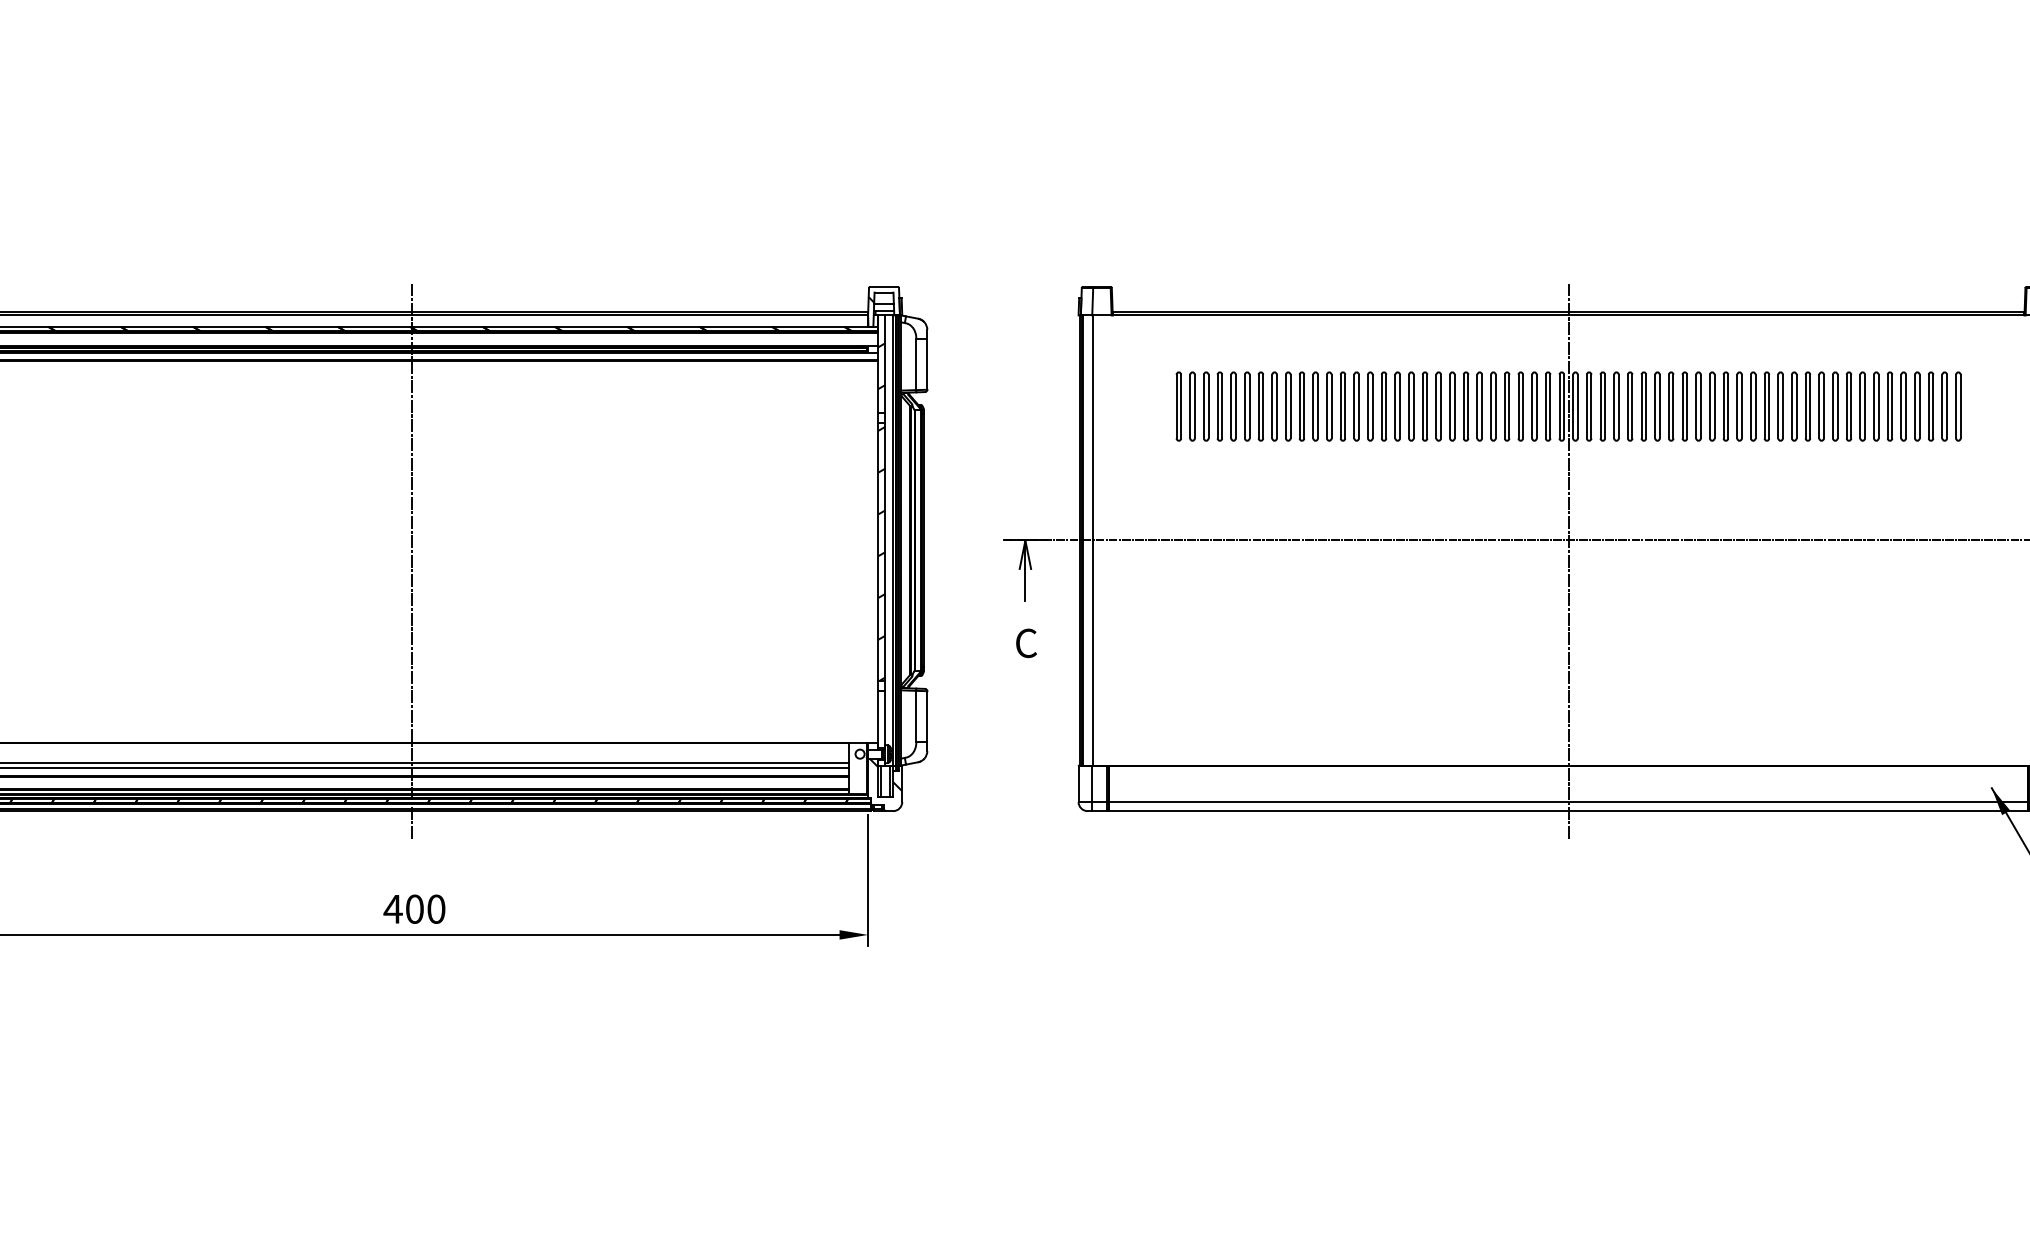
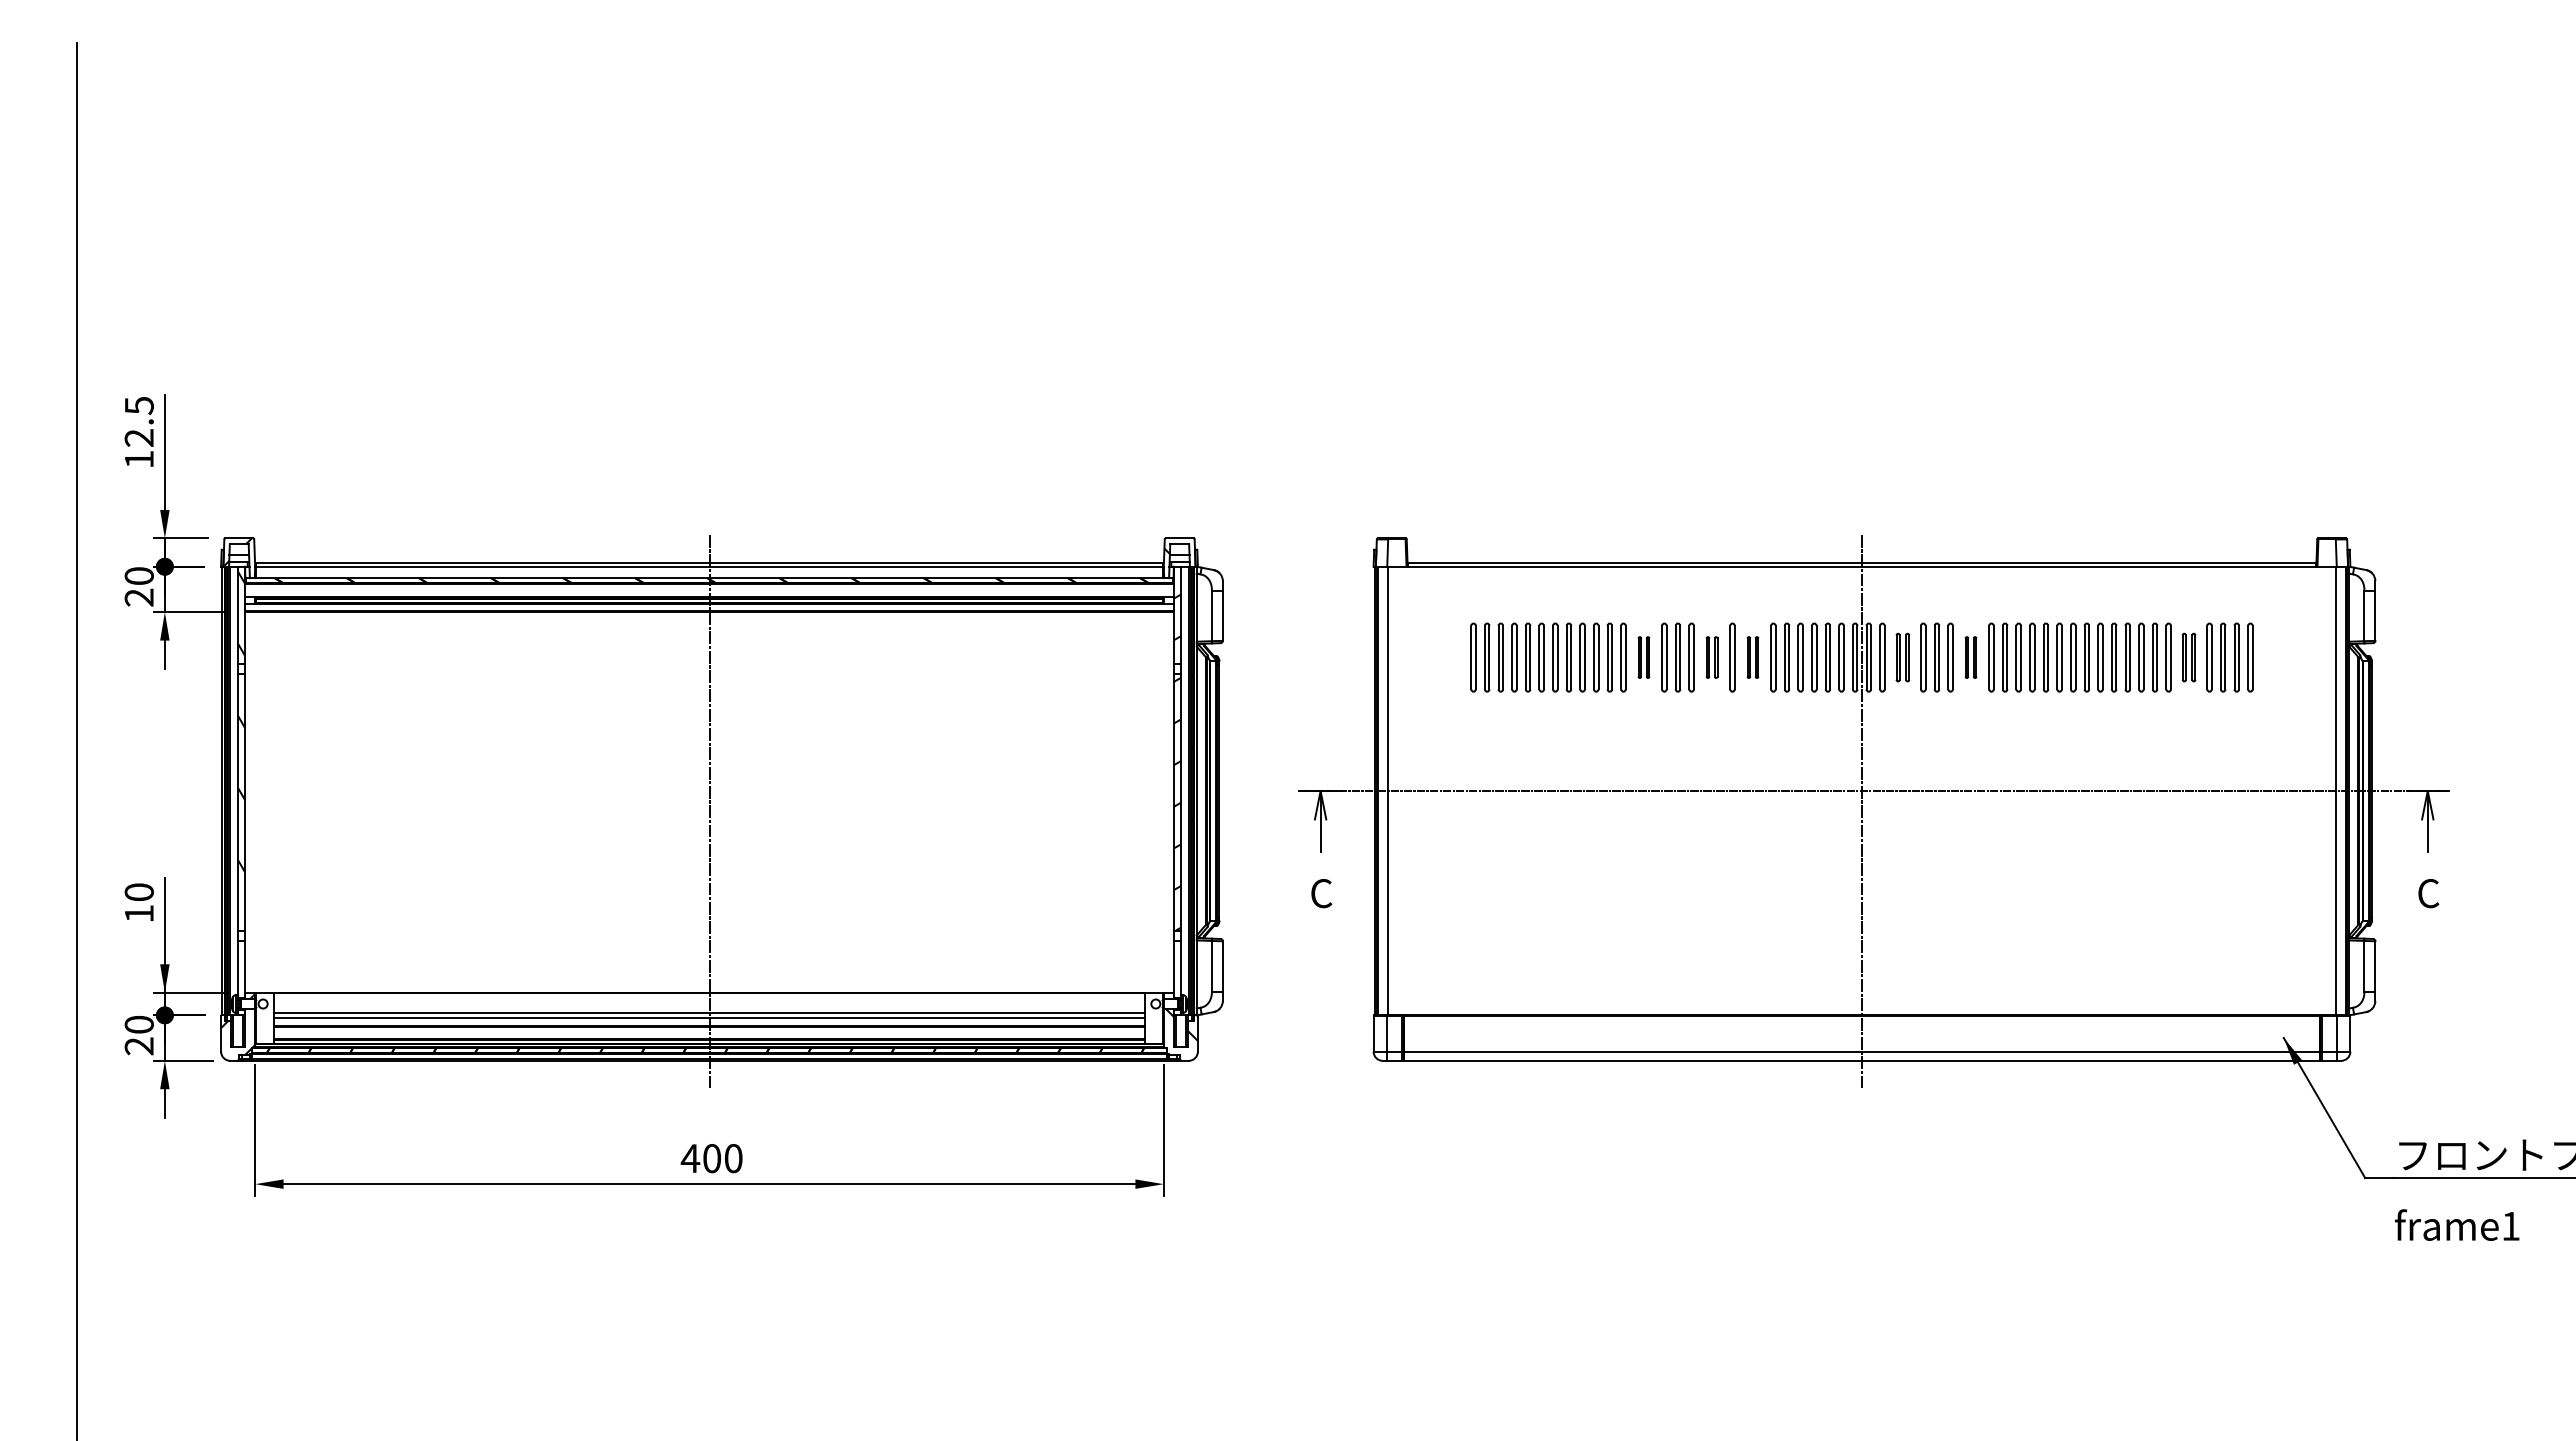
part: (1349, 406) -> (1643, 657), size x0.6
part: (1417, 406) -> (1711, 657), size x0.6
part: (1458, 406) -> (1752, 657), size x0.6
part: (1609, 406) -> (1902, 657), size x0.7
part: (1677, 406) -> (1970, 657), size x0.6
part: (1896, 406) -> (2188, 657), size x0.7

